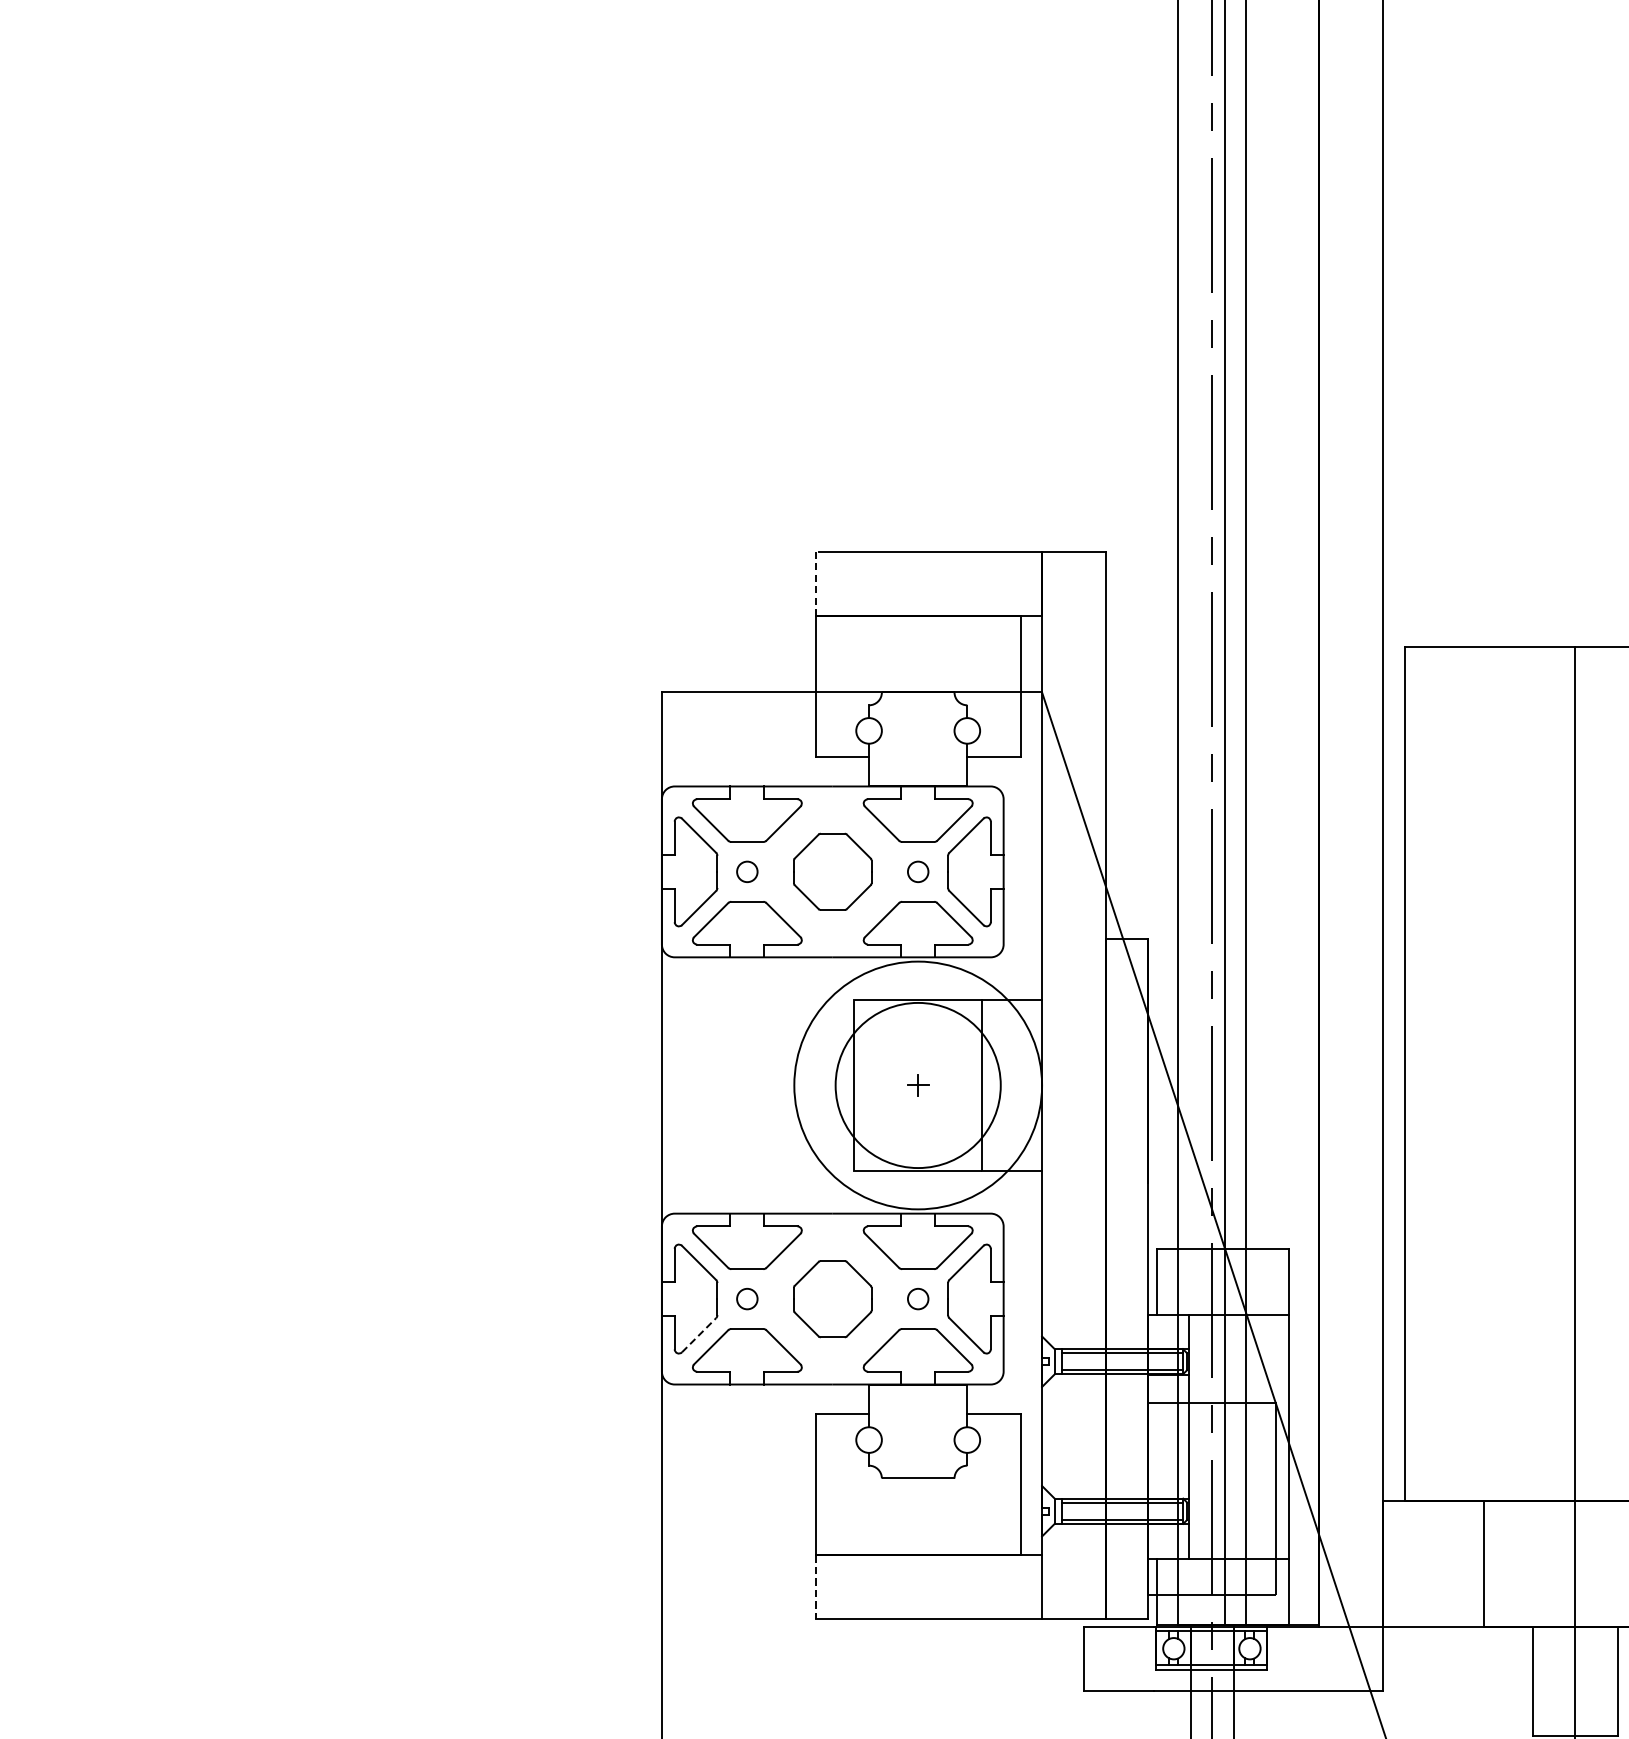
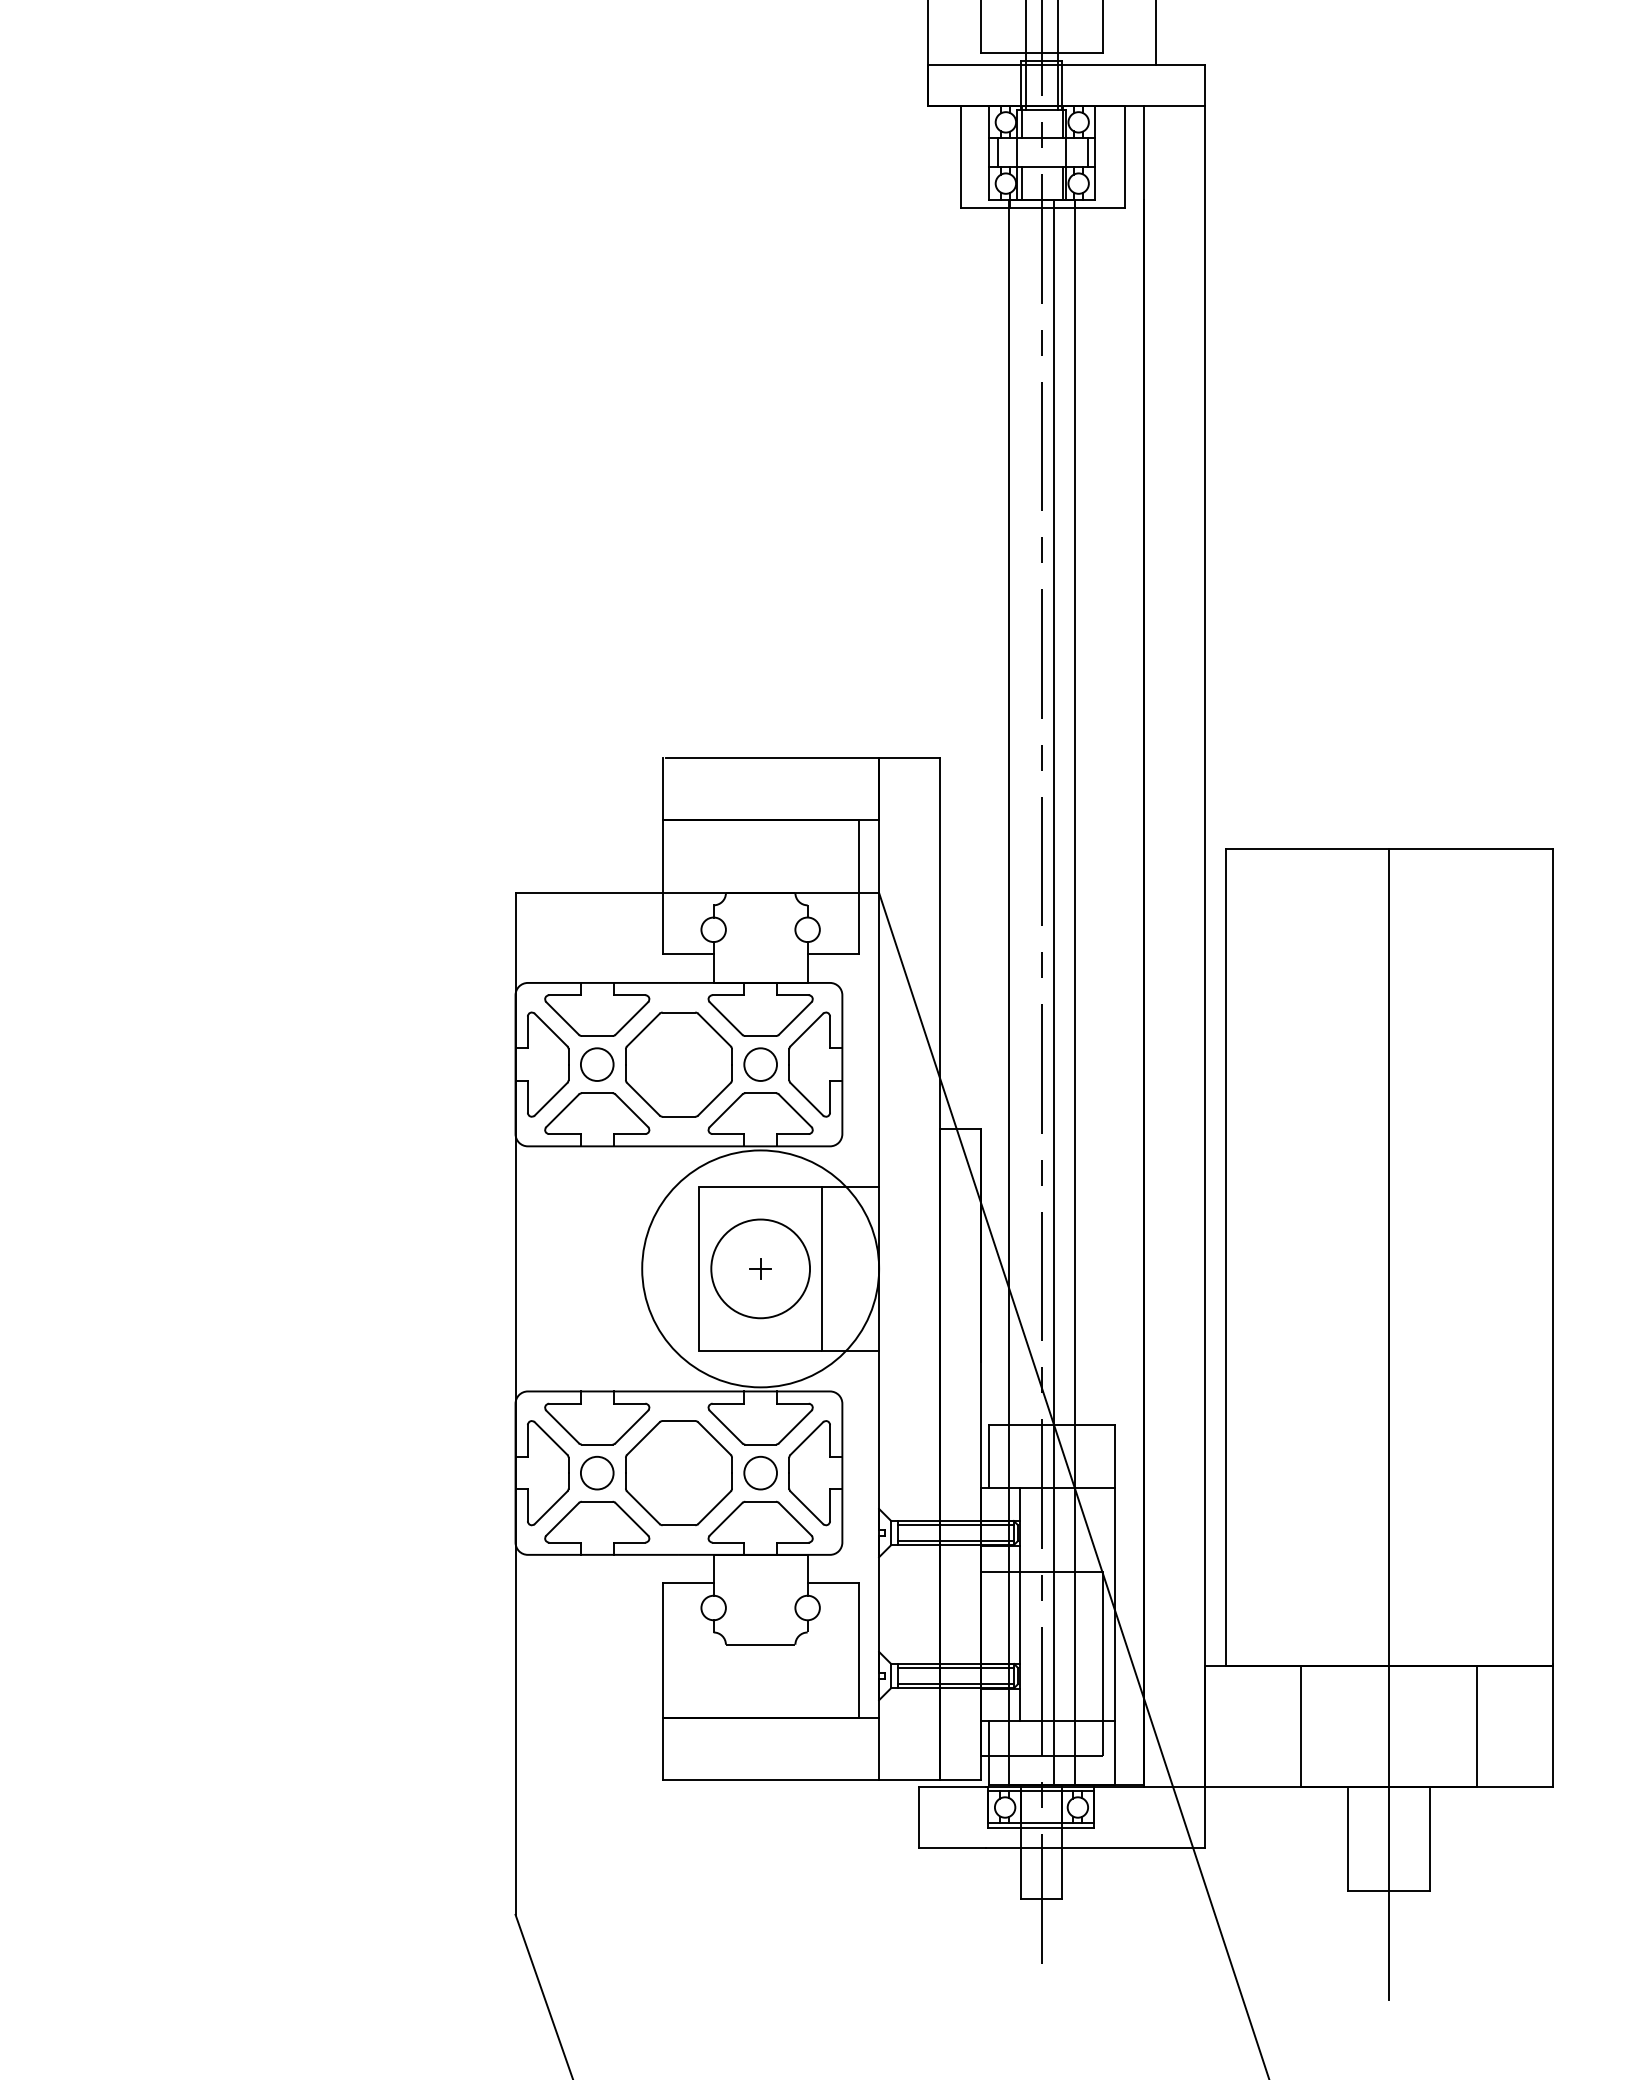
line: (815, 583) -> (662, 788), dashed -> solid
circle: (746, 871) -> (596, 1064), size x1.67
part: (832, 871) -> (678, 1064), size x1.43
circle: (918, 871) -> (760, 1064), size x1.67
circle: (918, 1085) -> (760, 1268), size x0.62
circle: (746, 1298) -> (596, 1472), size x1.67
circle: (918, 1298) -> (760, 1472), size x1.67
part: (832, 1299) -> (678, 1473), size x1.43
line: (699, 1334) -> (551, 1507), dashed -> solid
line: (815, 1587) -> (662, 1748), dashed -> solid

